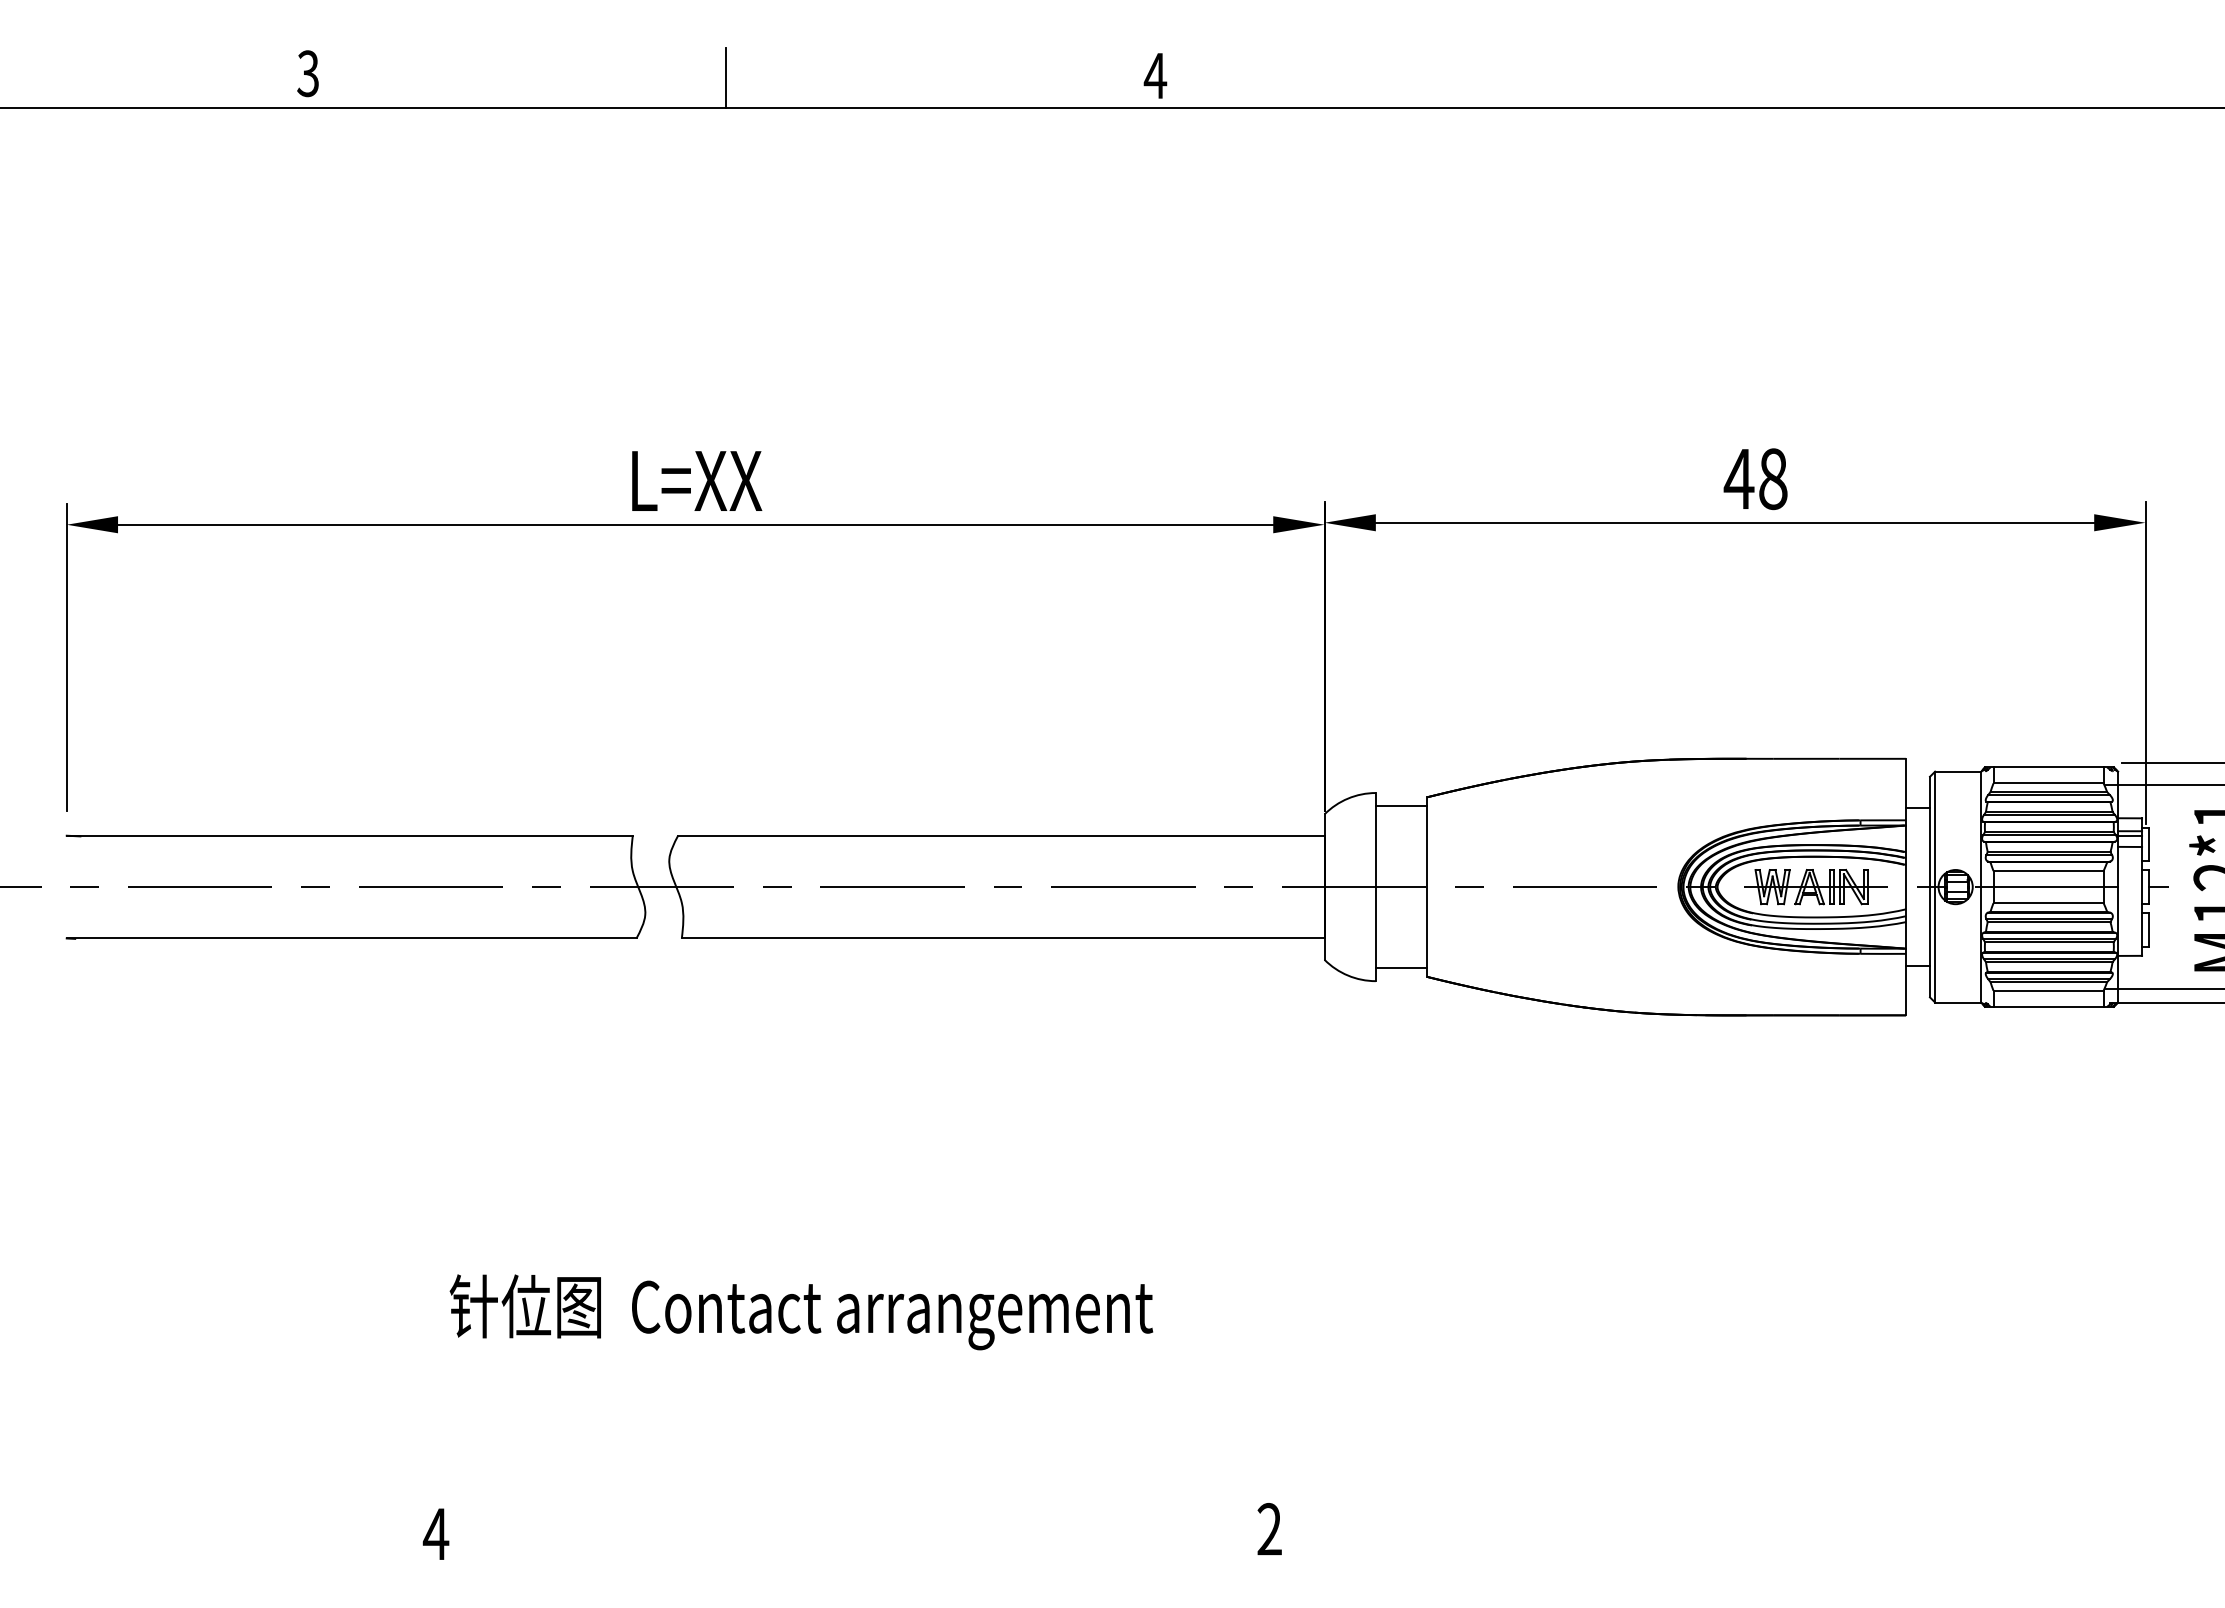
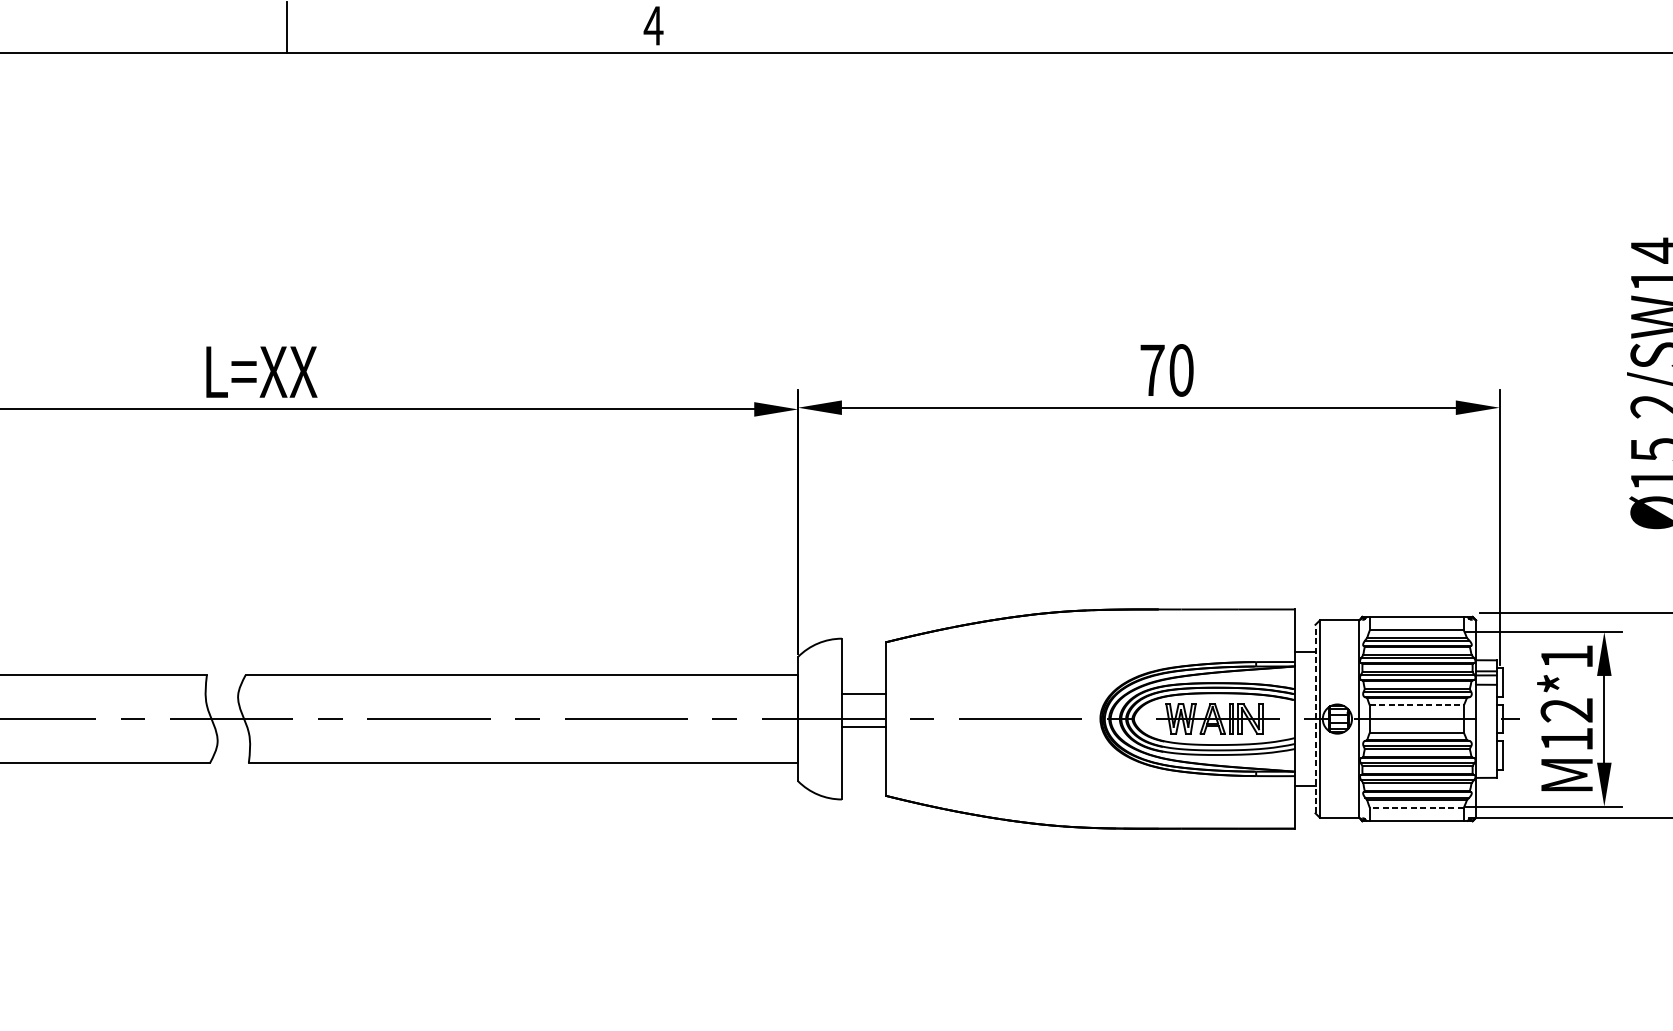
text: (1755, 478) -> (1166, 369), 48 -> 70
line: (1401, 805) -> (863, 693), moved
line: (2049, 871) -> (1417, 705), solid -> dashed
line: (1930, 886) -> (1315, 718), solid -> dashed
line: (1401, 968) -> (863, 727), moved
line: (2048, 990) -> (1416, 807), solid -> dashed

